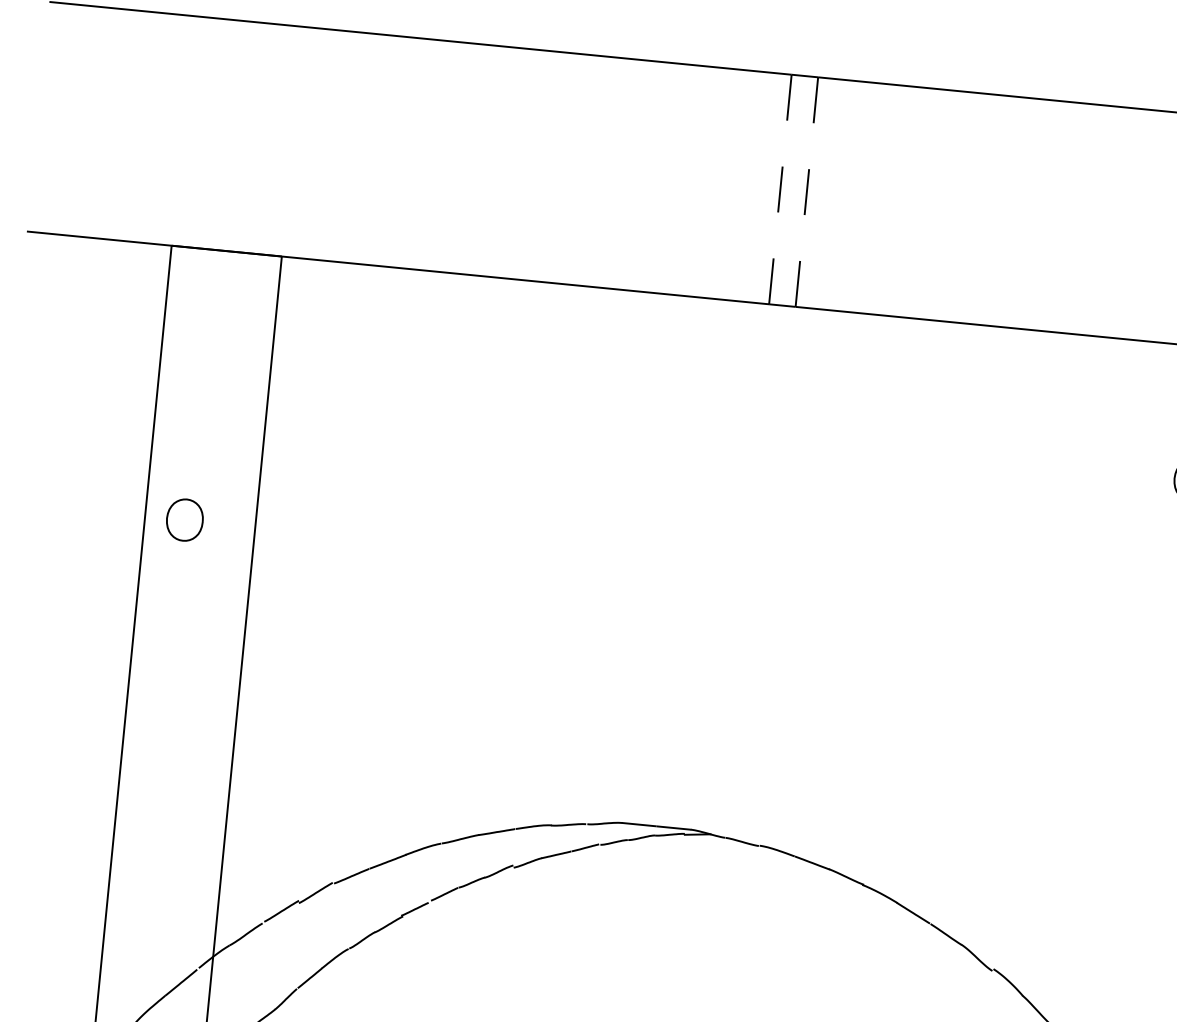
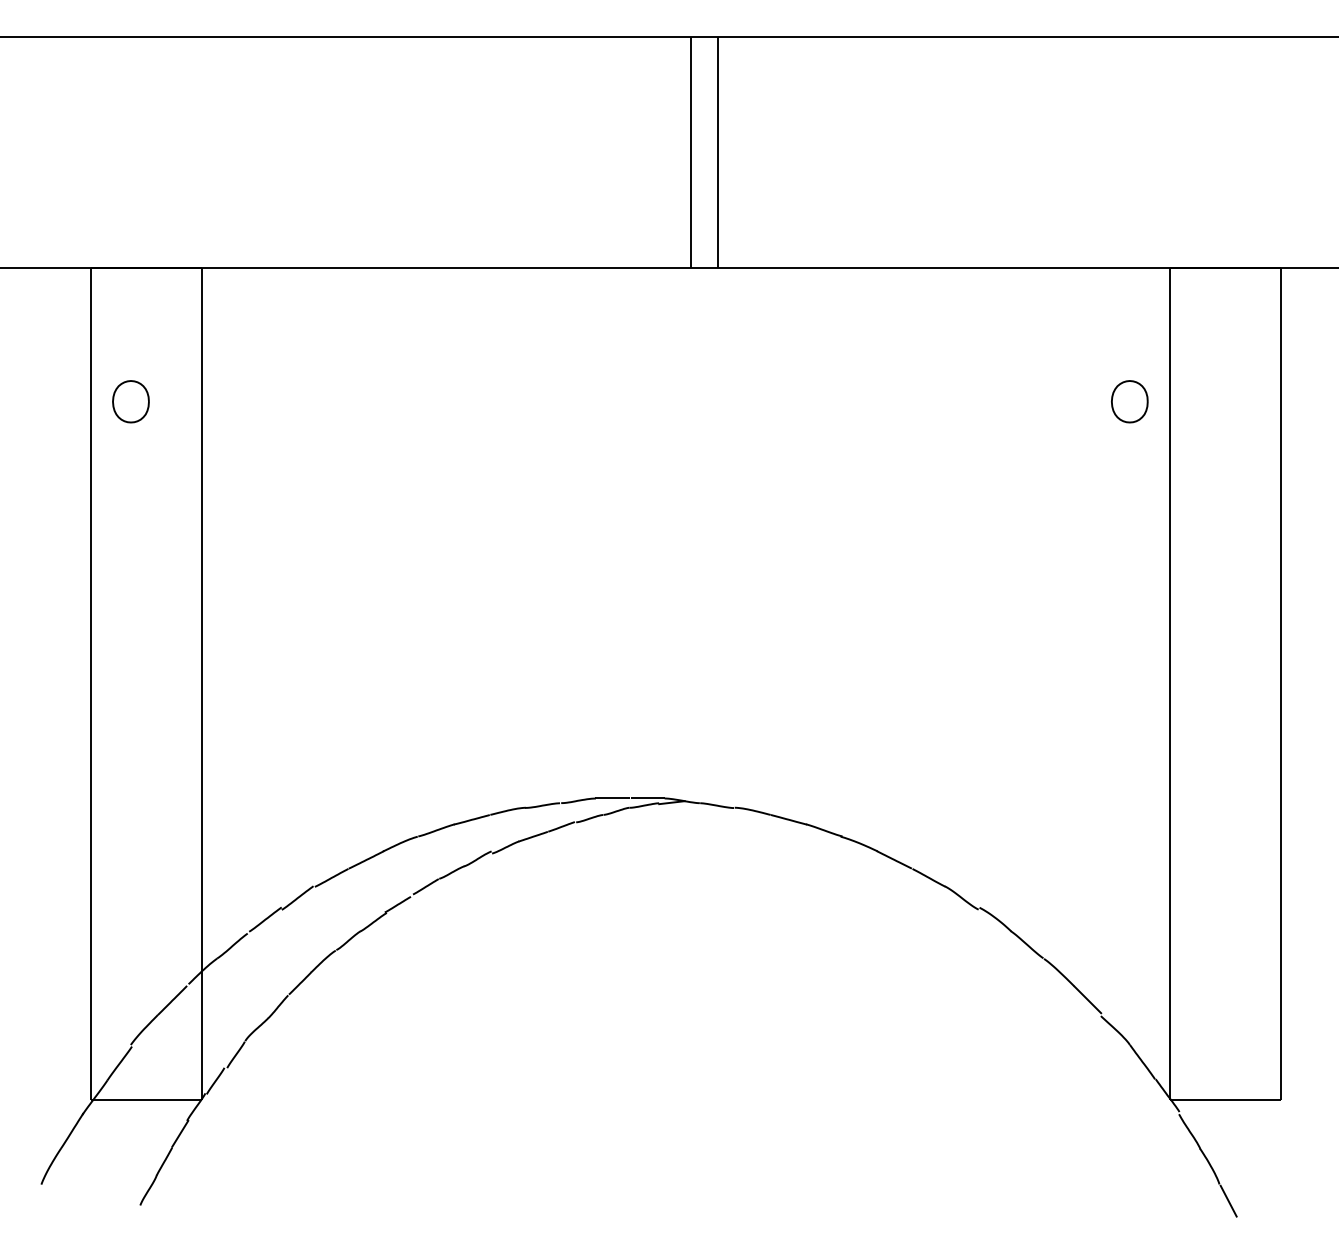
line: (780, 190) -> (691, 153), dashed -> solid
line: (806, 192) -> (717, 153), dashed -> solid
part: (184, 519) -> (130, 401), moved

